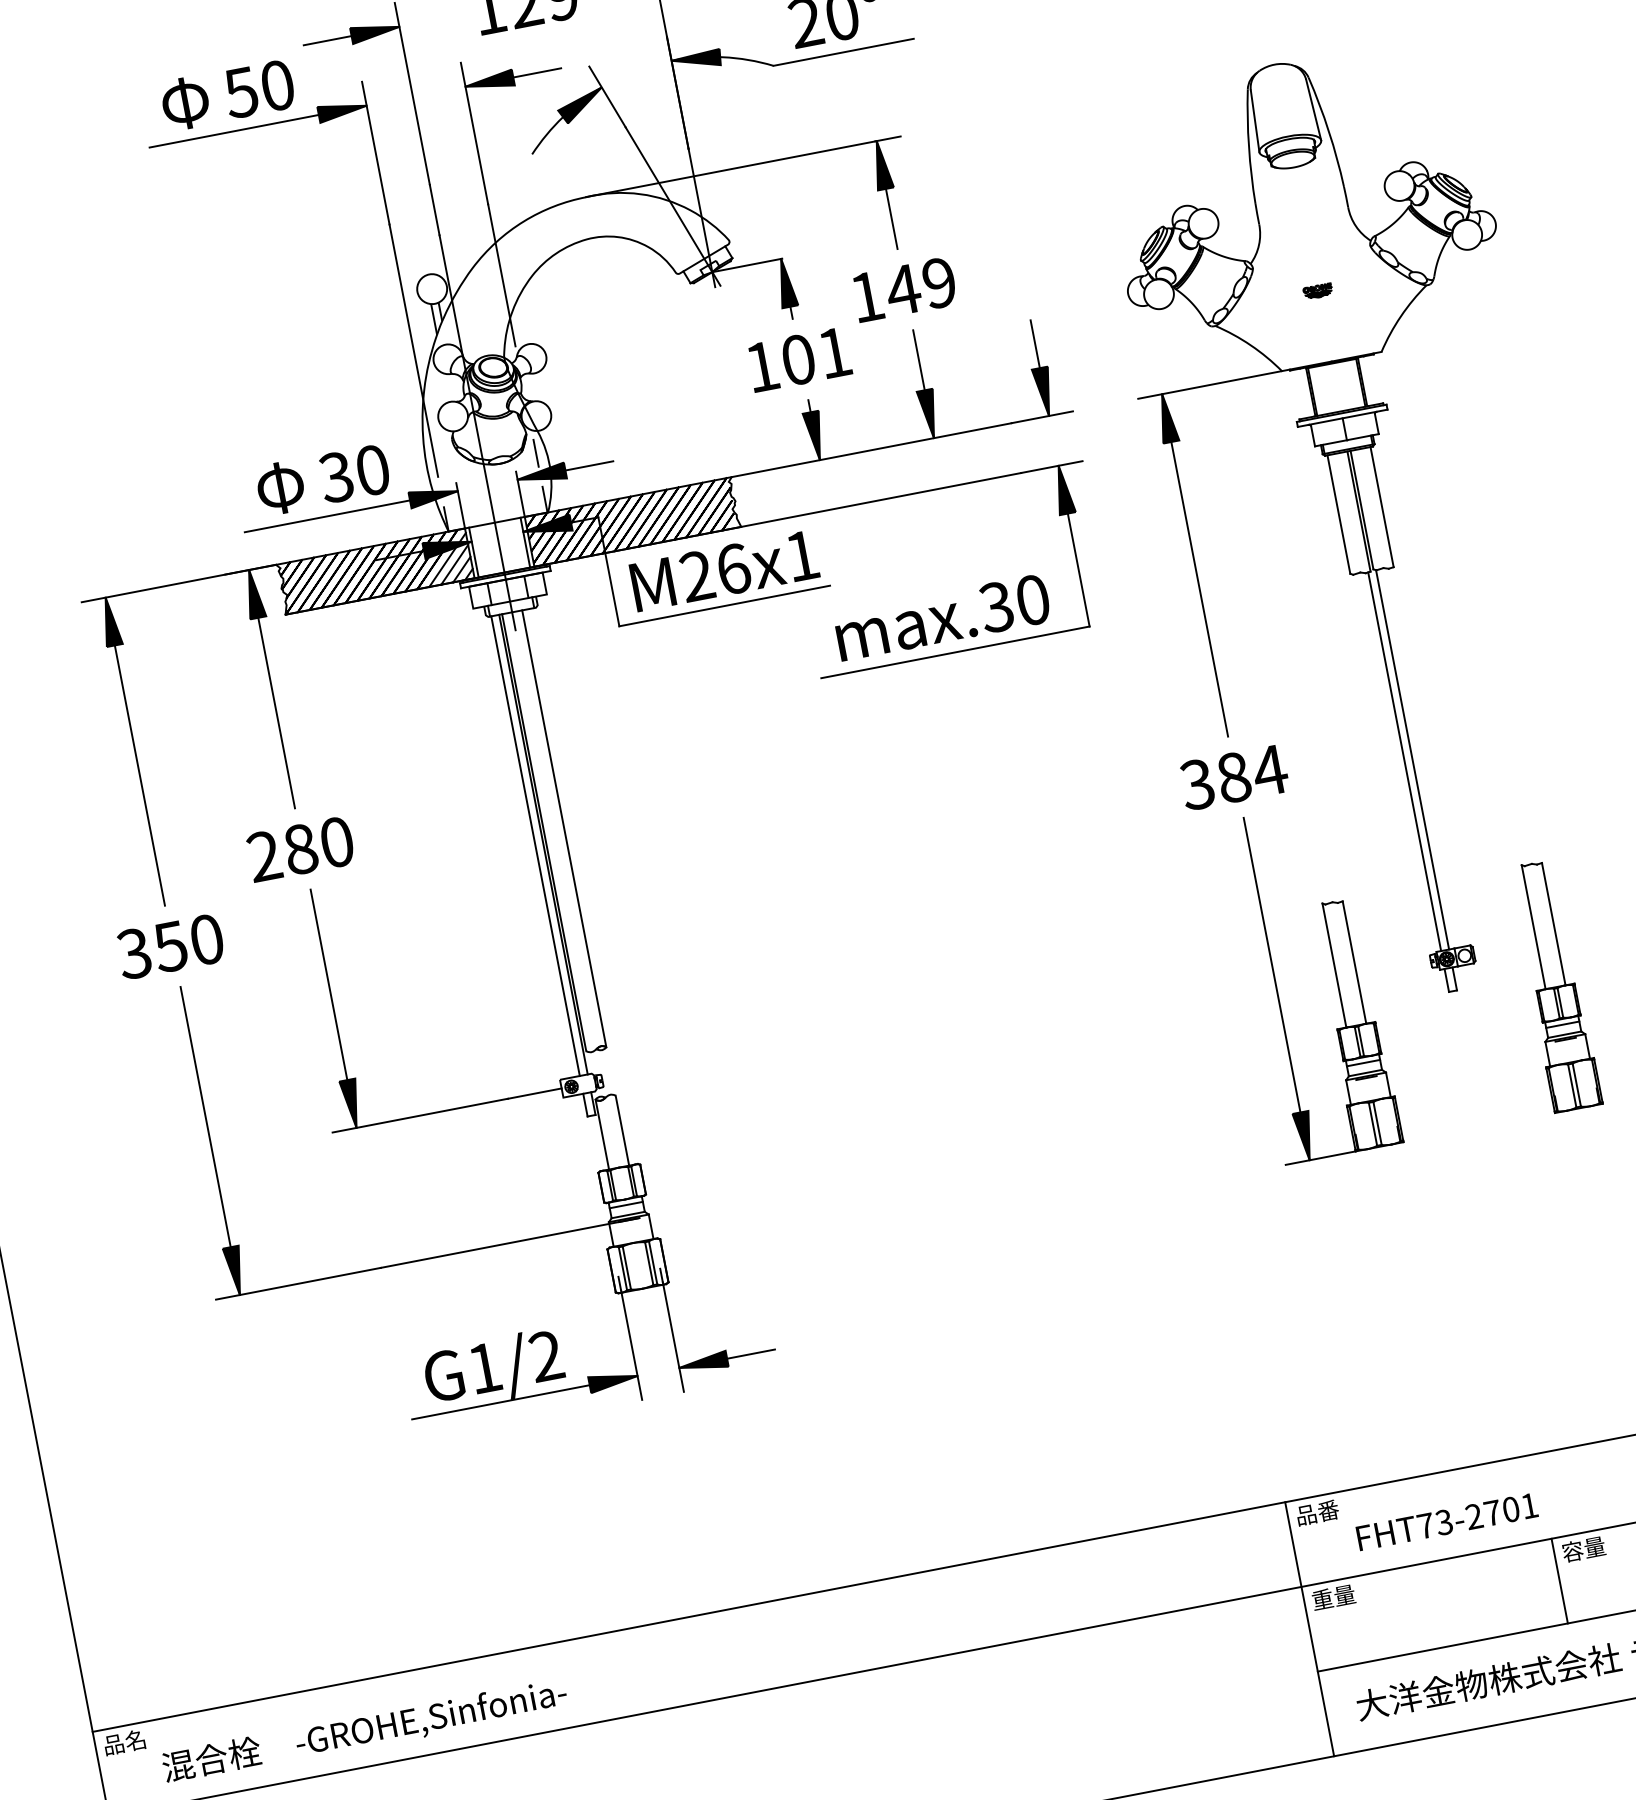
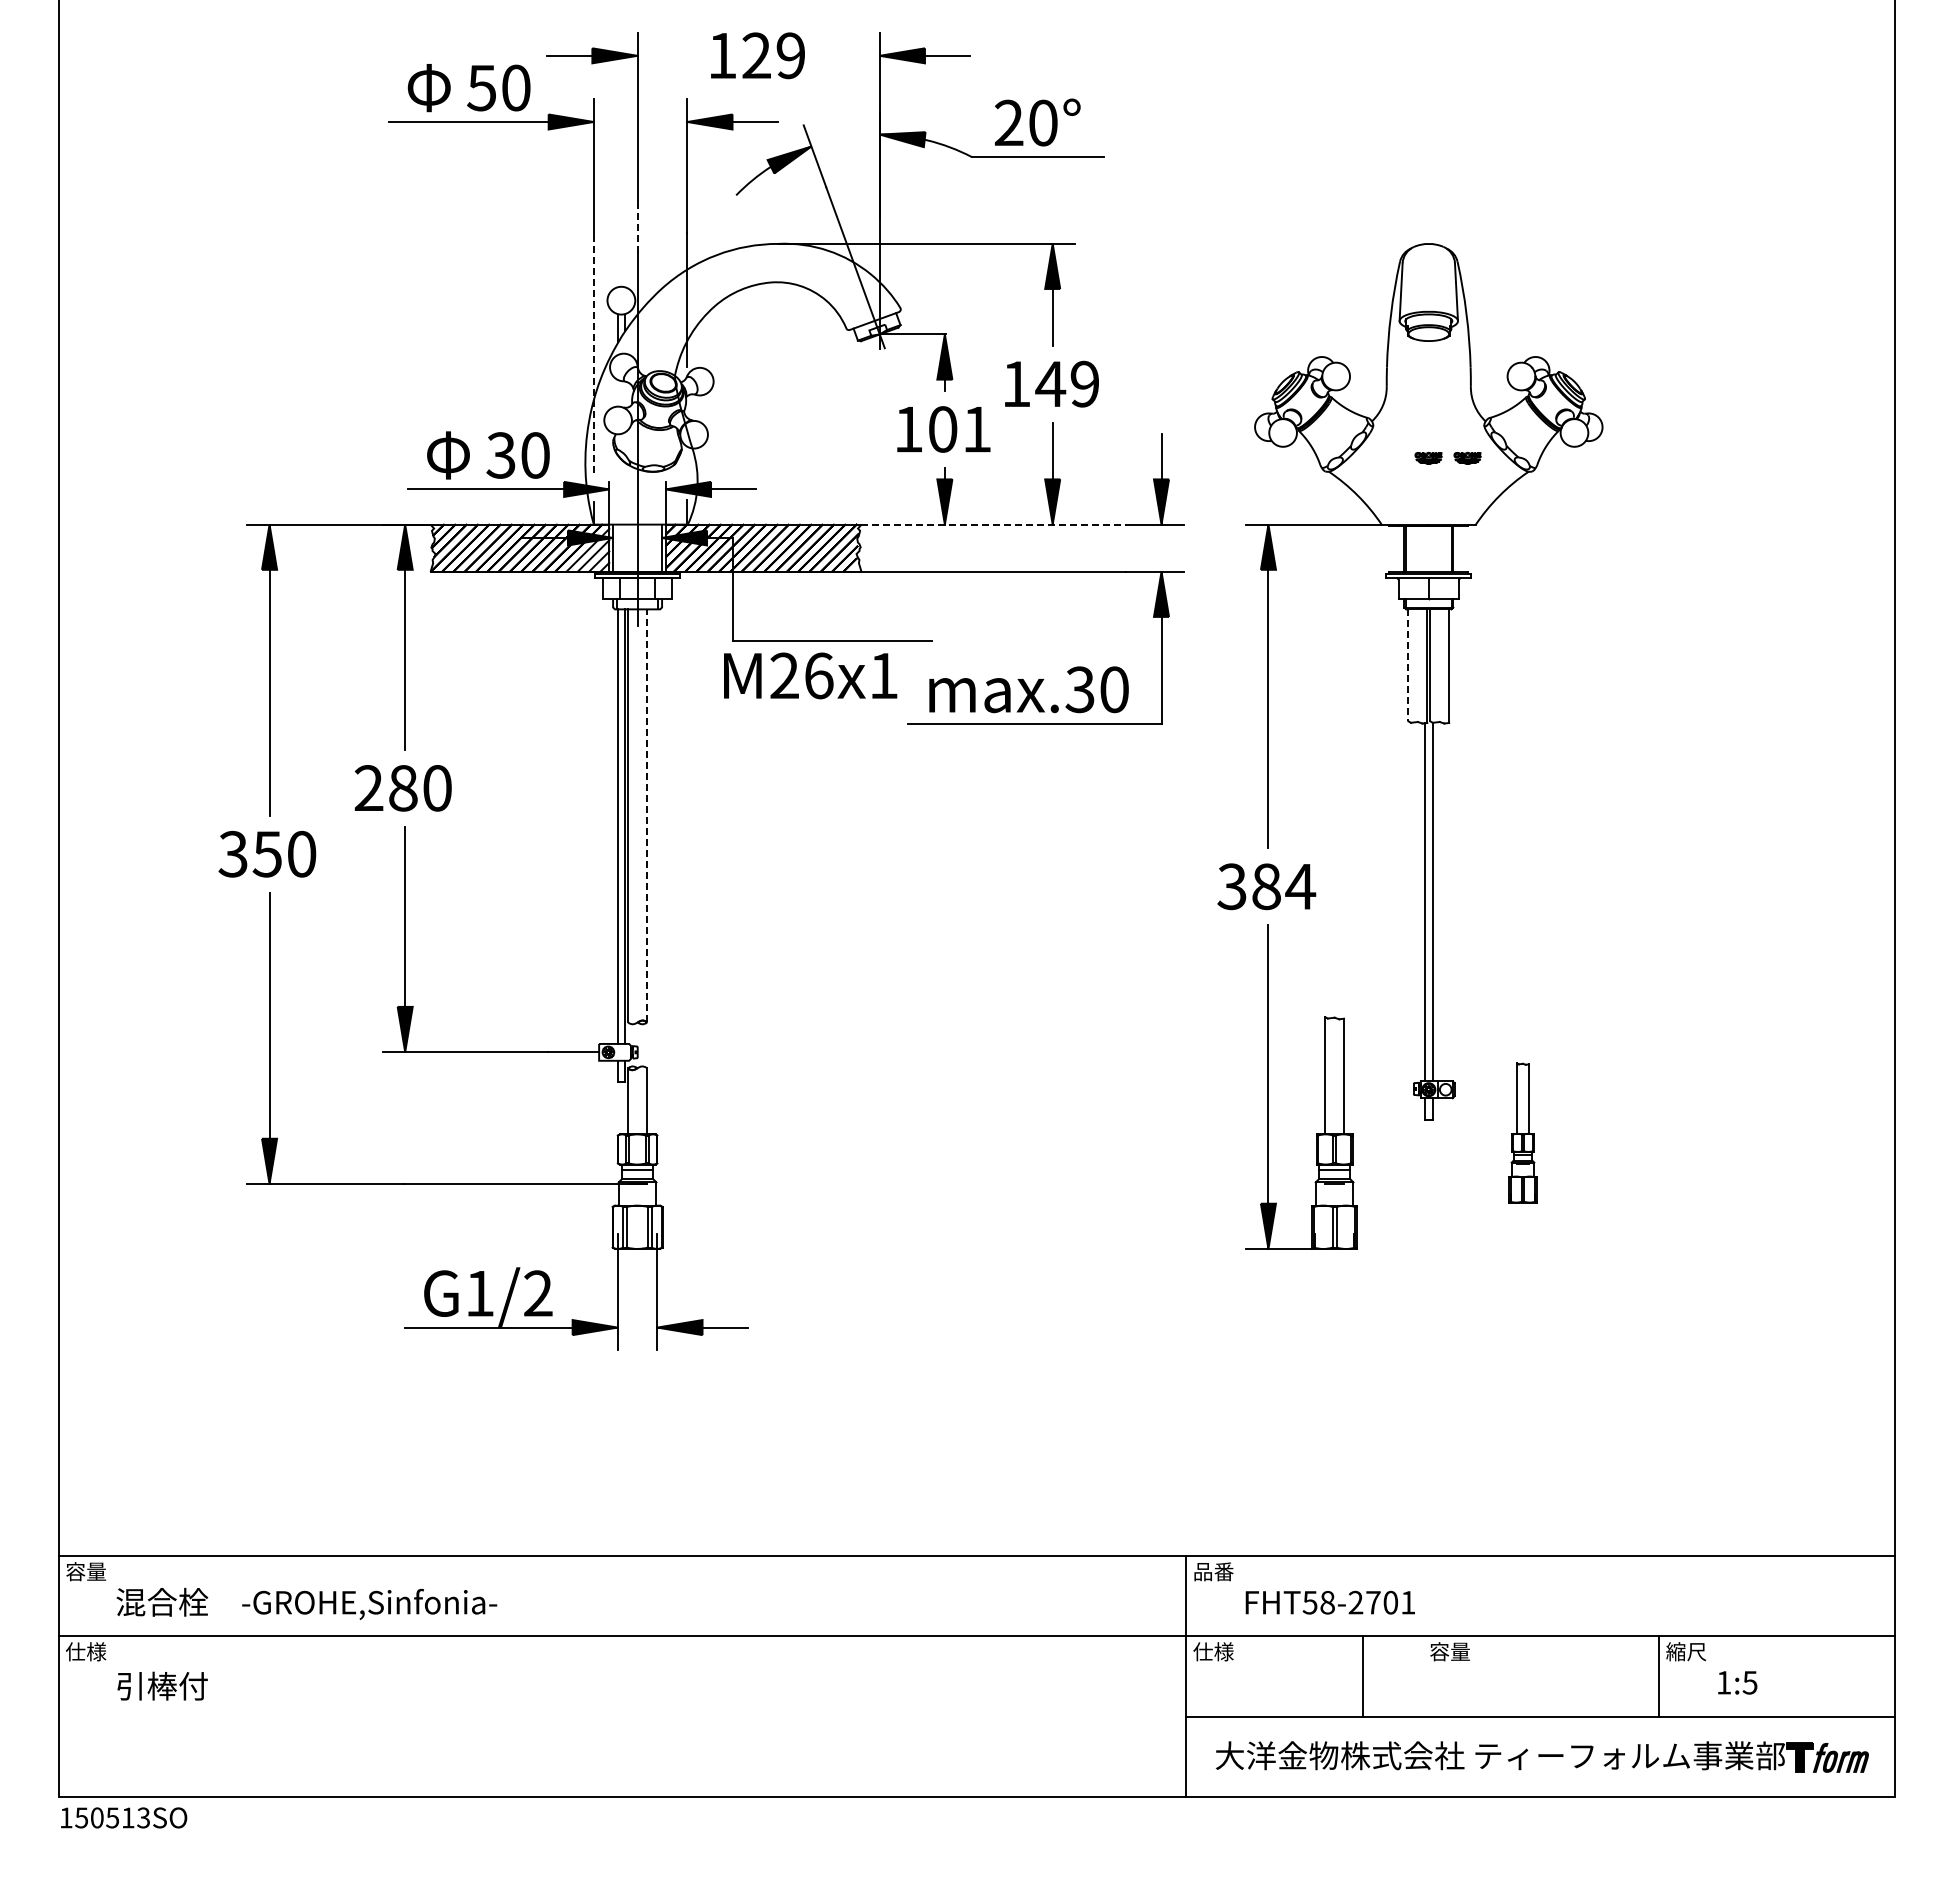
line: (434, 210) -> (637, 229), solid -> dashed
part: (1359, 282) -> (1467, 457), added
line: (413, 350) -> (593, 353), solid -> dashed
line: (872, 449) -> (994, 524), solid -> dashed
line: (536, 453) -> (687, 468), removed
line: (1338, 514) -> (1408, 665), solid -> dashed
text: (724, 570) -> (810, 675), moved
line: (564, 828) -> (647, 815), solid -> dashed
part: (1554, 985) -> (1522, 1132), size x0.6
text: (1434, 1524) -> (1318, 1602), FHT73-2701 -> FHT58-2701
line: (1559, 1581) -> (1362, 1676), moved
text: (1333, 1597) -> (1213, 1651), 重量 -> 仕様
text: (125, 1742) -> (86, 1571), 品名 -> 容量

